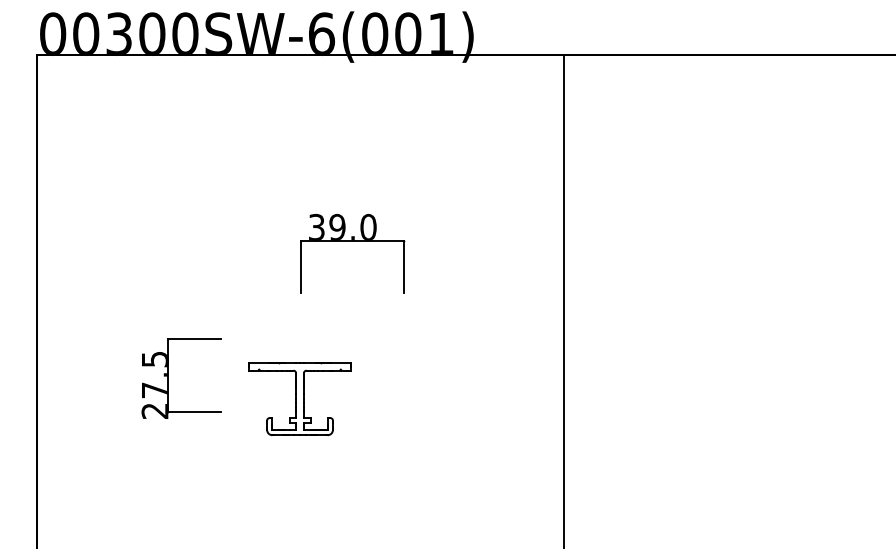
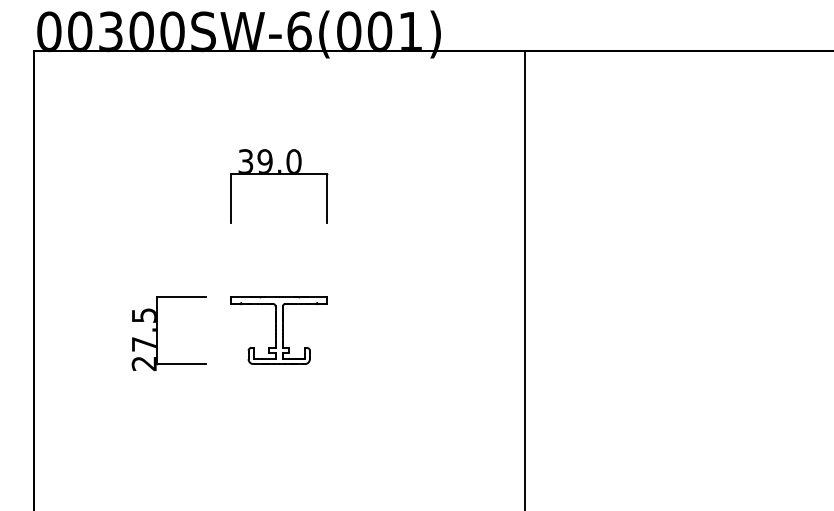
part: (352, 241) -> (279, 174), moved
part: (169, 378) -> (157, 333), moved
part: (299, 399) -> (278, 330), moved

